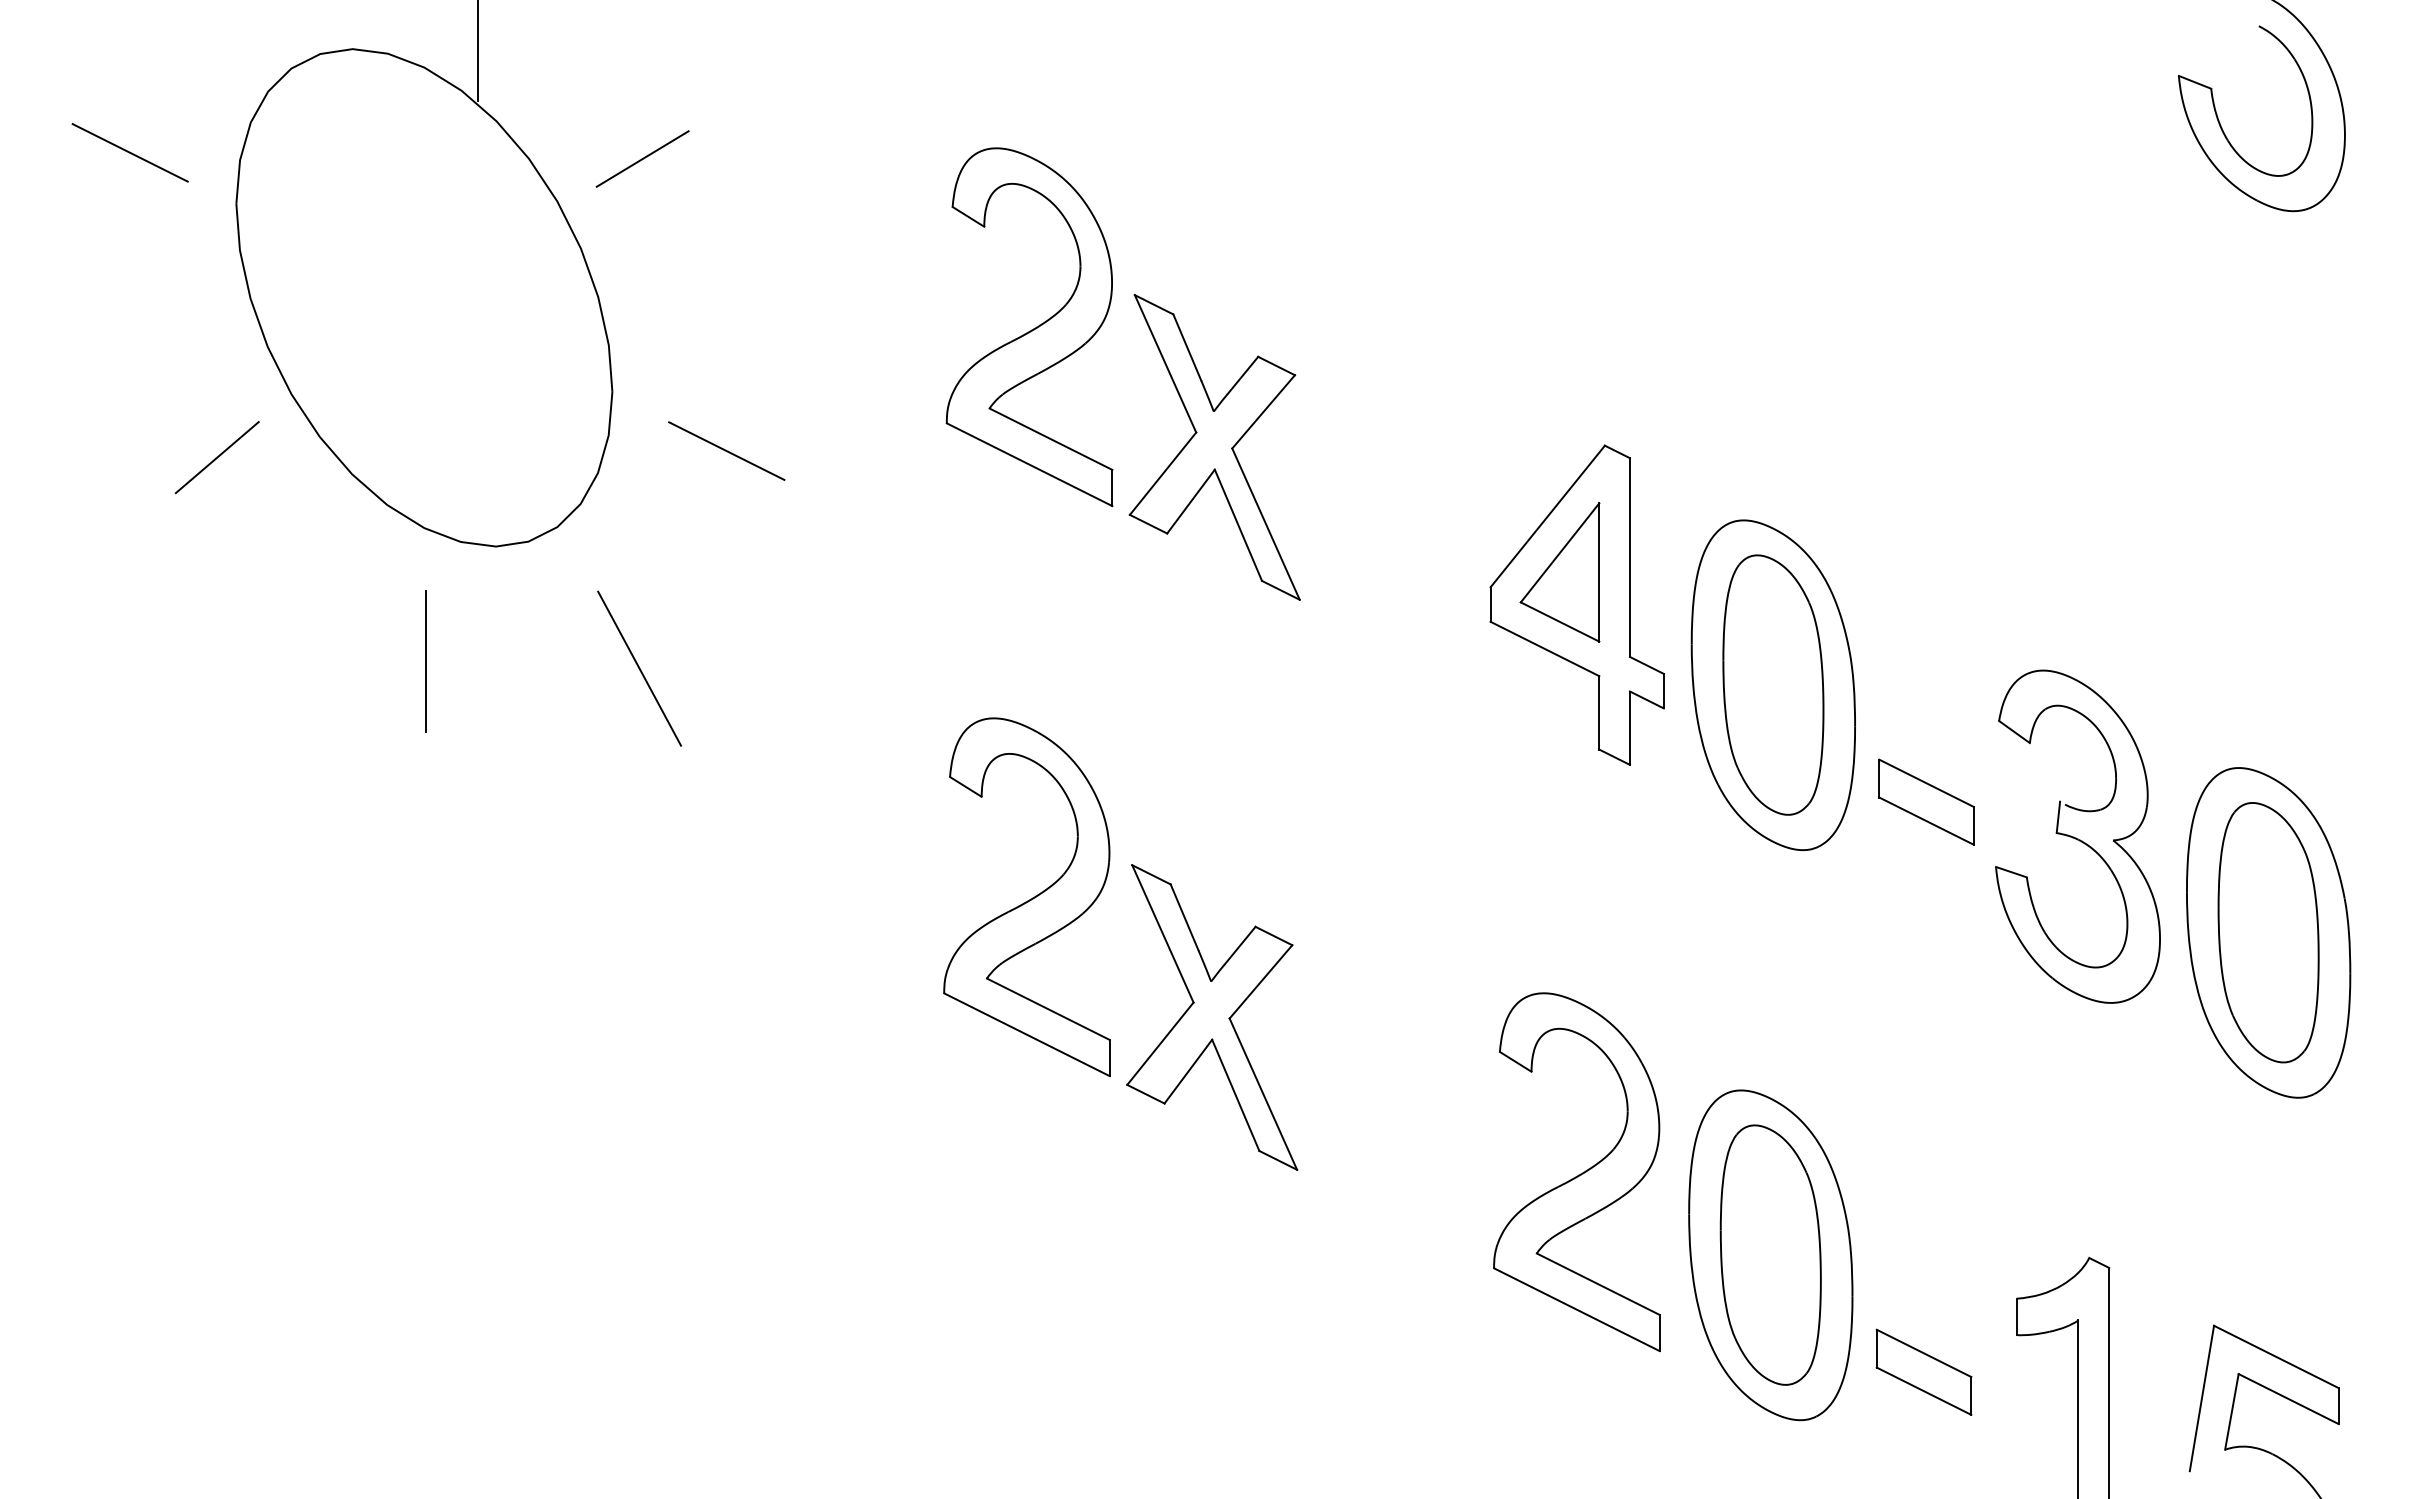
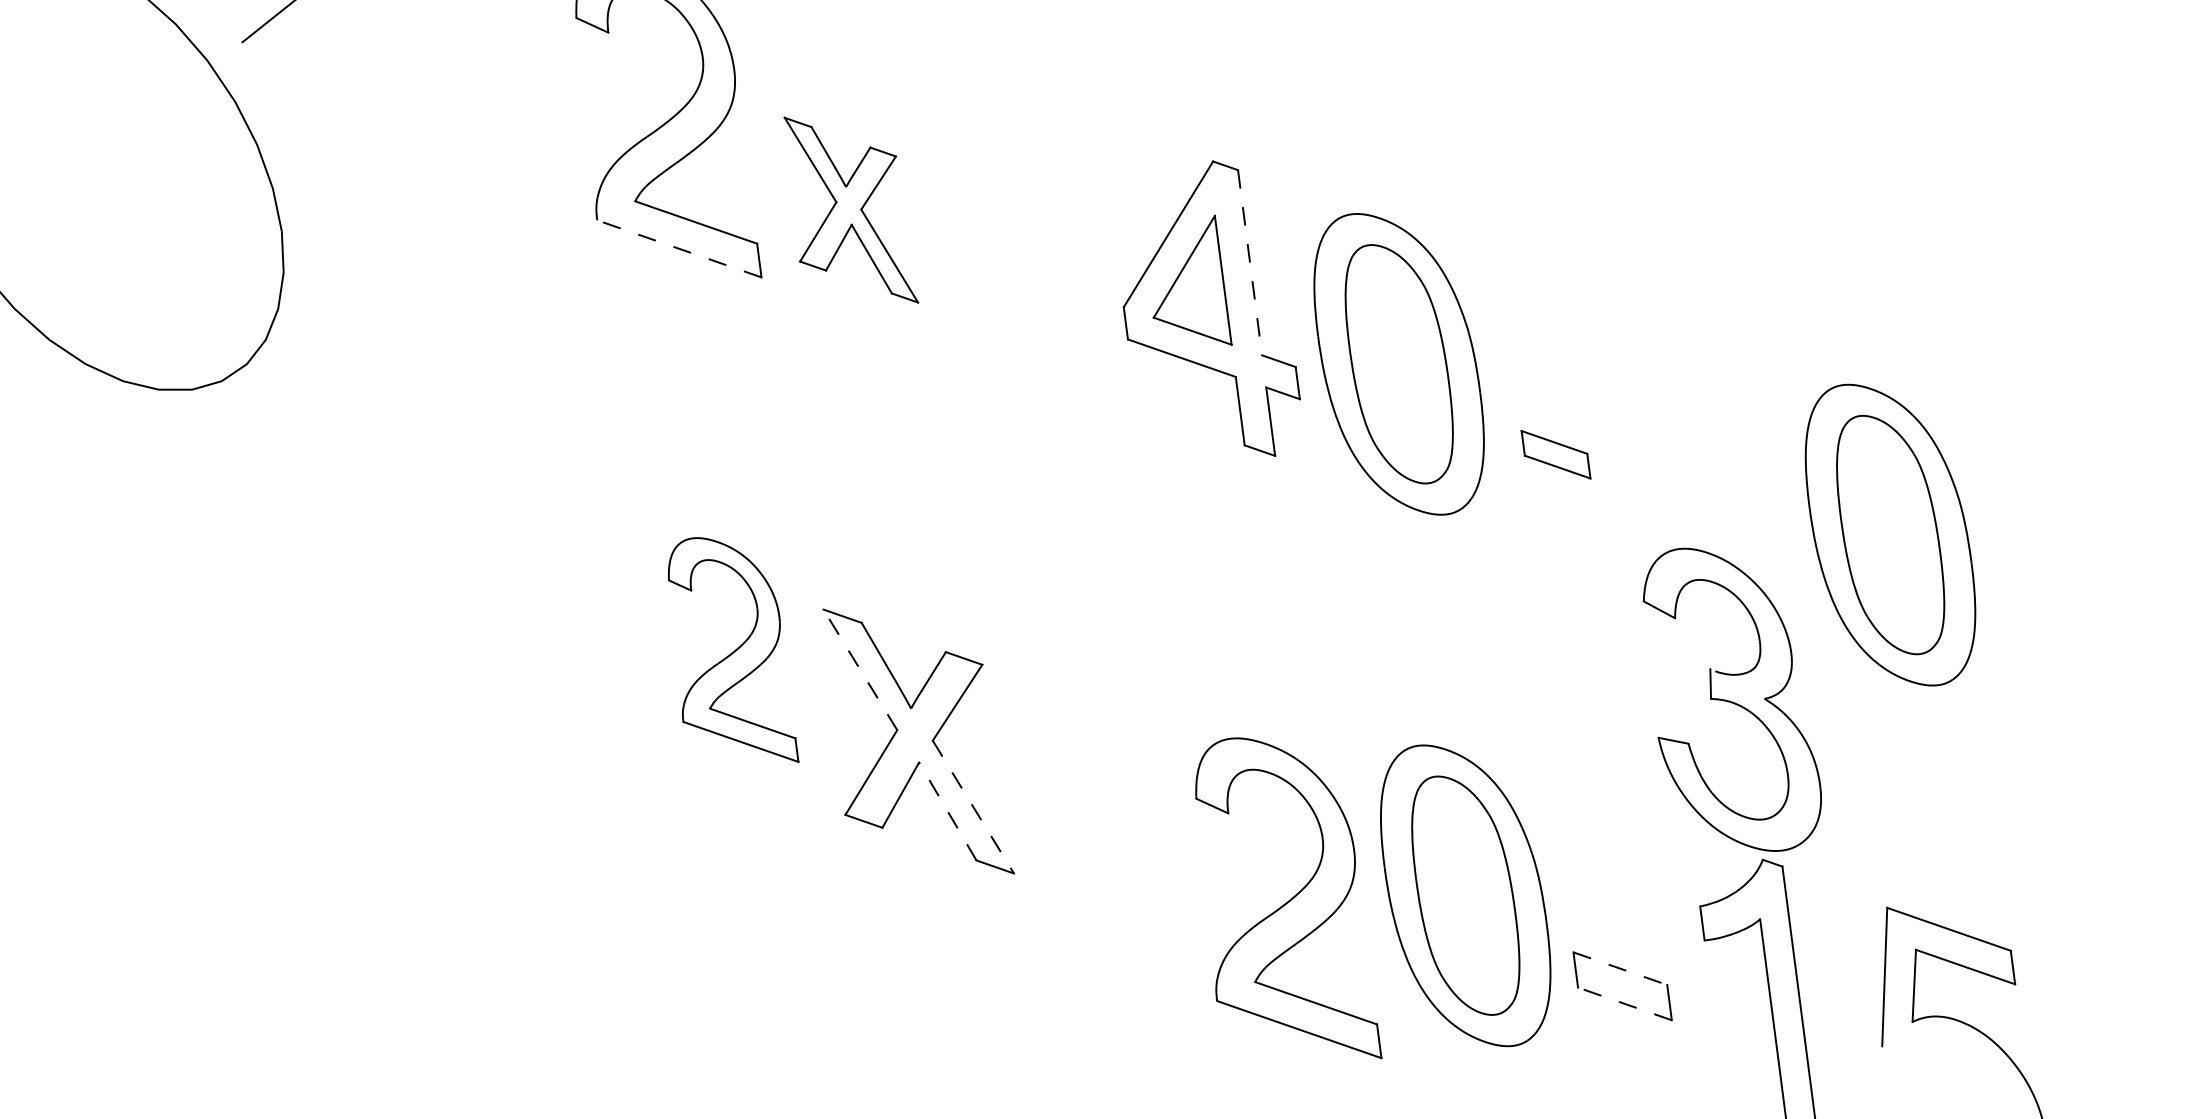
part: (1214, 447) -> (849, 210), size x0.7
line: (726, 450) -> (395, 272), removed
line: (1029, 464) -> (679, 248), solid -> dashed
line: (1630, 558) -> (1250, 263), solid -> dashed
line: (425, 660) -> (140, 504), removed
line: (639, 668) -> (340, 485), removed
part: (1926, 801) -> (1555, 454), size x0.7
part: (2077, 836) -> (1730, 699), moved
part: (1026, 897) -> (728, 652), size x0.7
line: (1162, 933) -> (859, 669), solid -> dashed
line: (1235, 1094) -> (947, 810), solid -> dashed
line: (1263, 1094) -> (973, 807), solid -> dashed
part: (1576, 1171) -> (1282, 900), moved
line: (1924, 1353) -> (1620, 968), solid -> dashed
line: (1924, 1391) -> (1625, 1004), solid -> dashed

